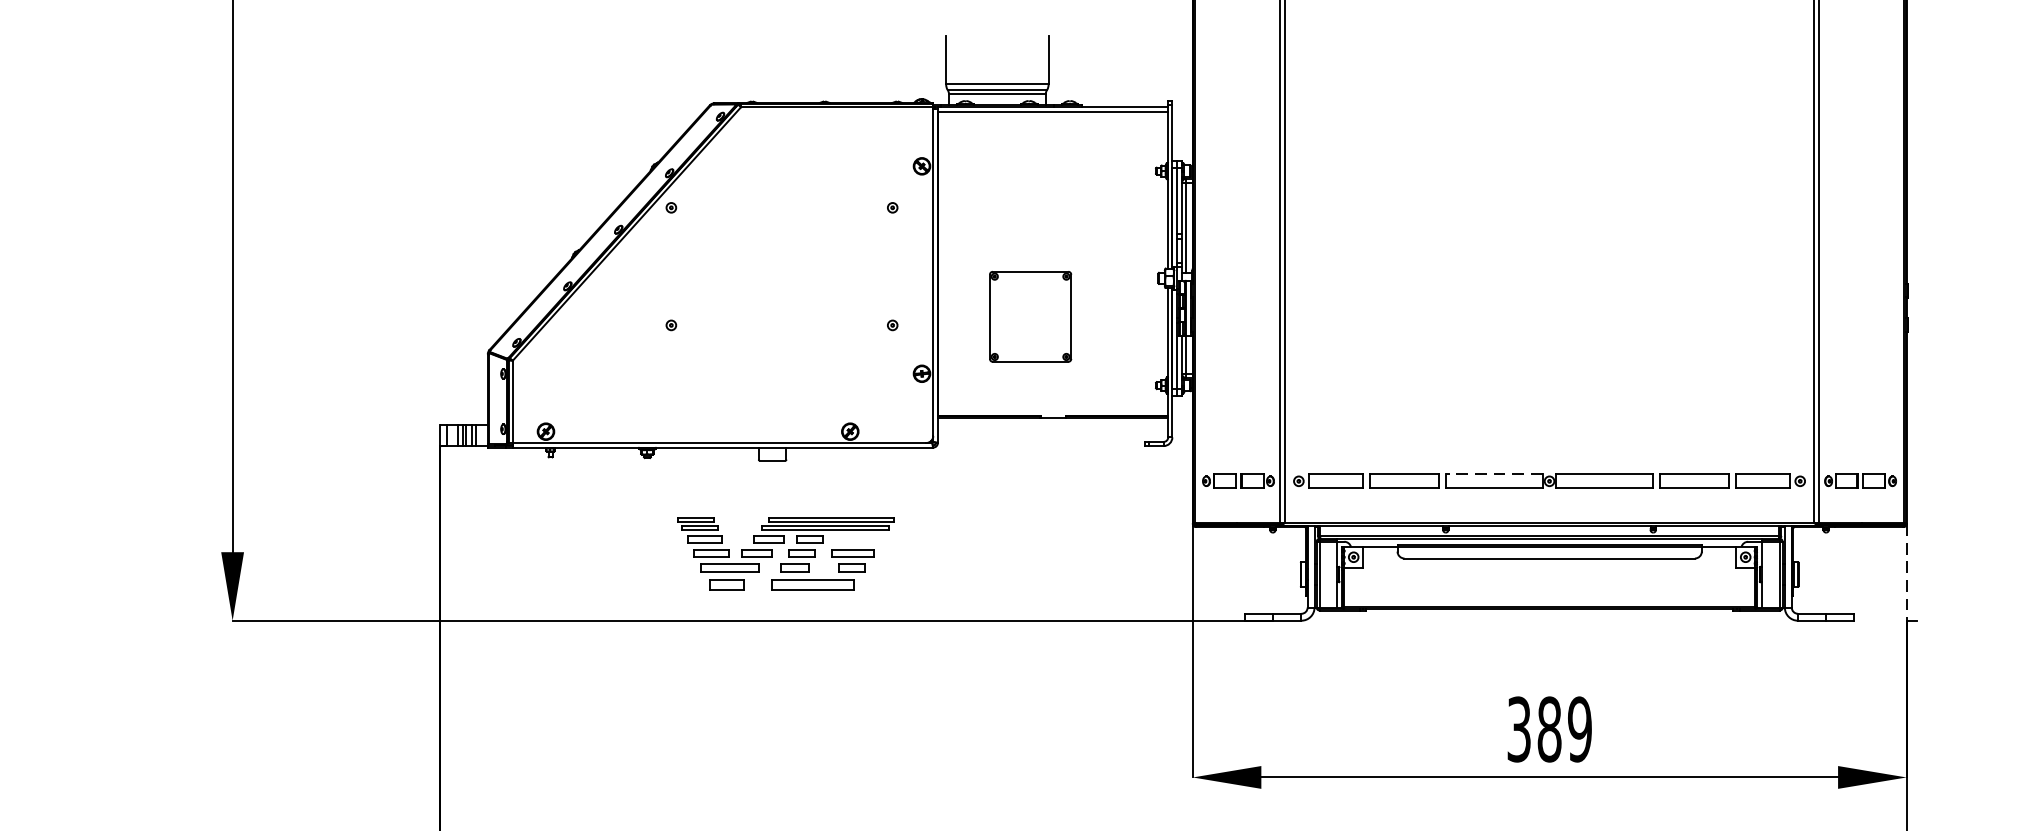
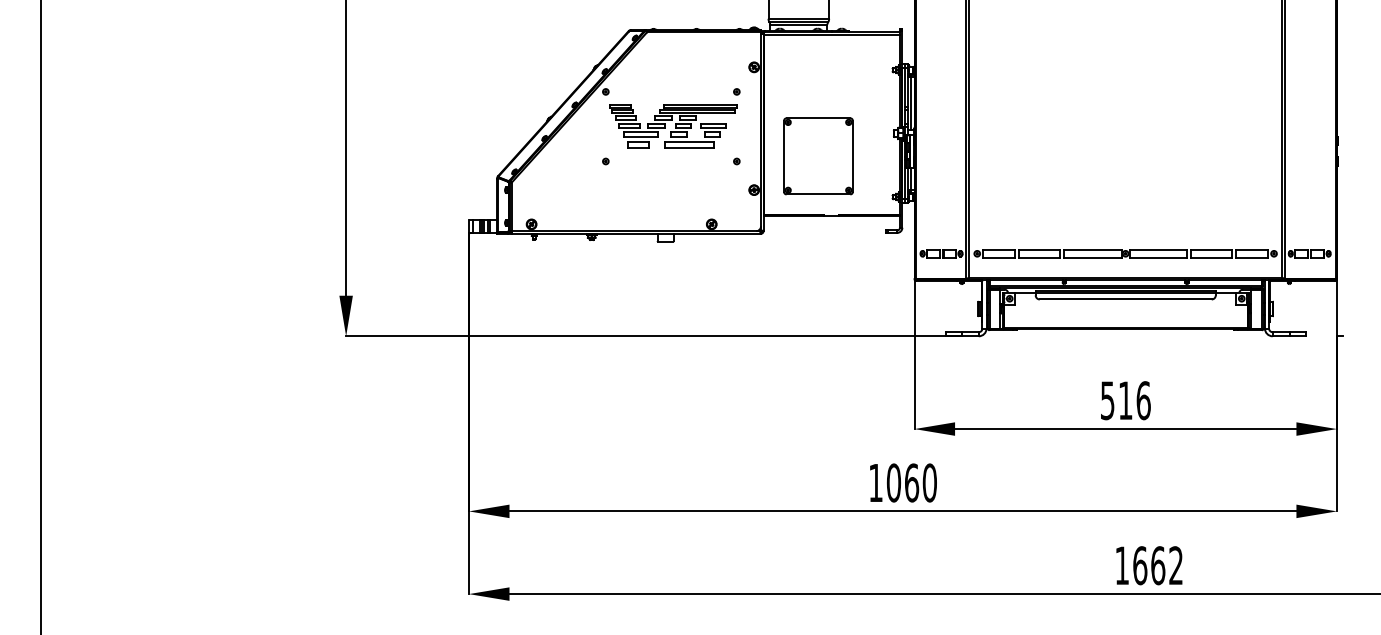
part: (1030, 316) -> (818, 156), size x1.43
line: (1493, 474) -> (1092, 249), dashed -> solid
part: (785, 553) -> (673, 126), moved
line: (1905, 572) -> (1336, 307), dashed -> solid
text: (1549, 729) -> (1125, 400), 389 -> 516

